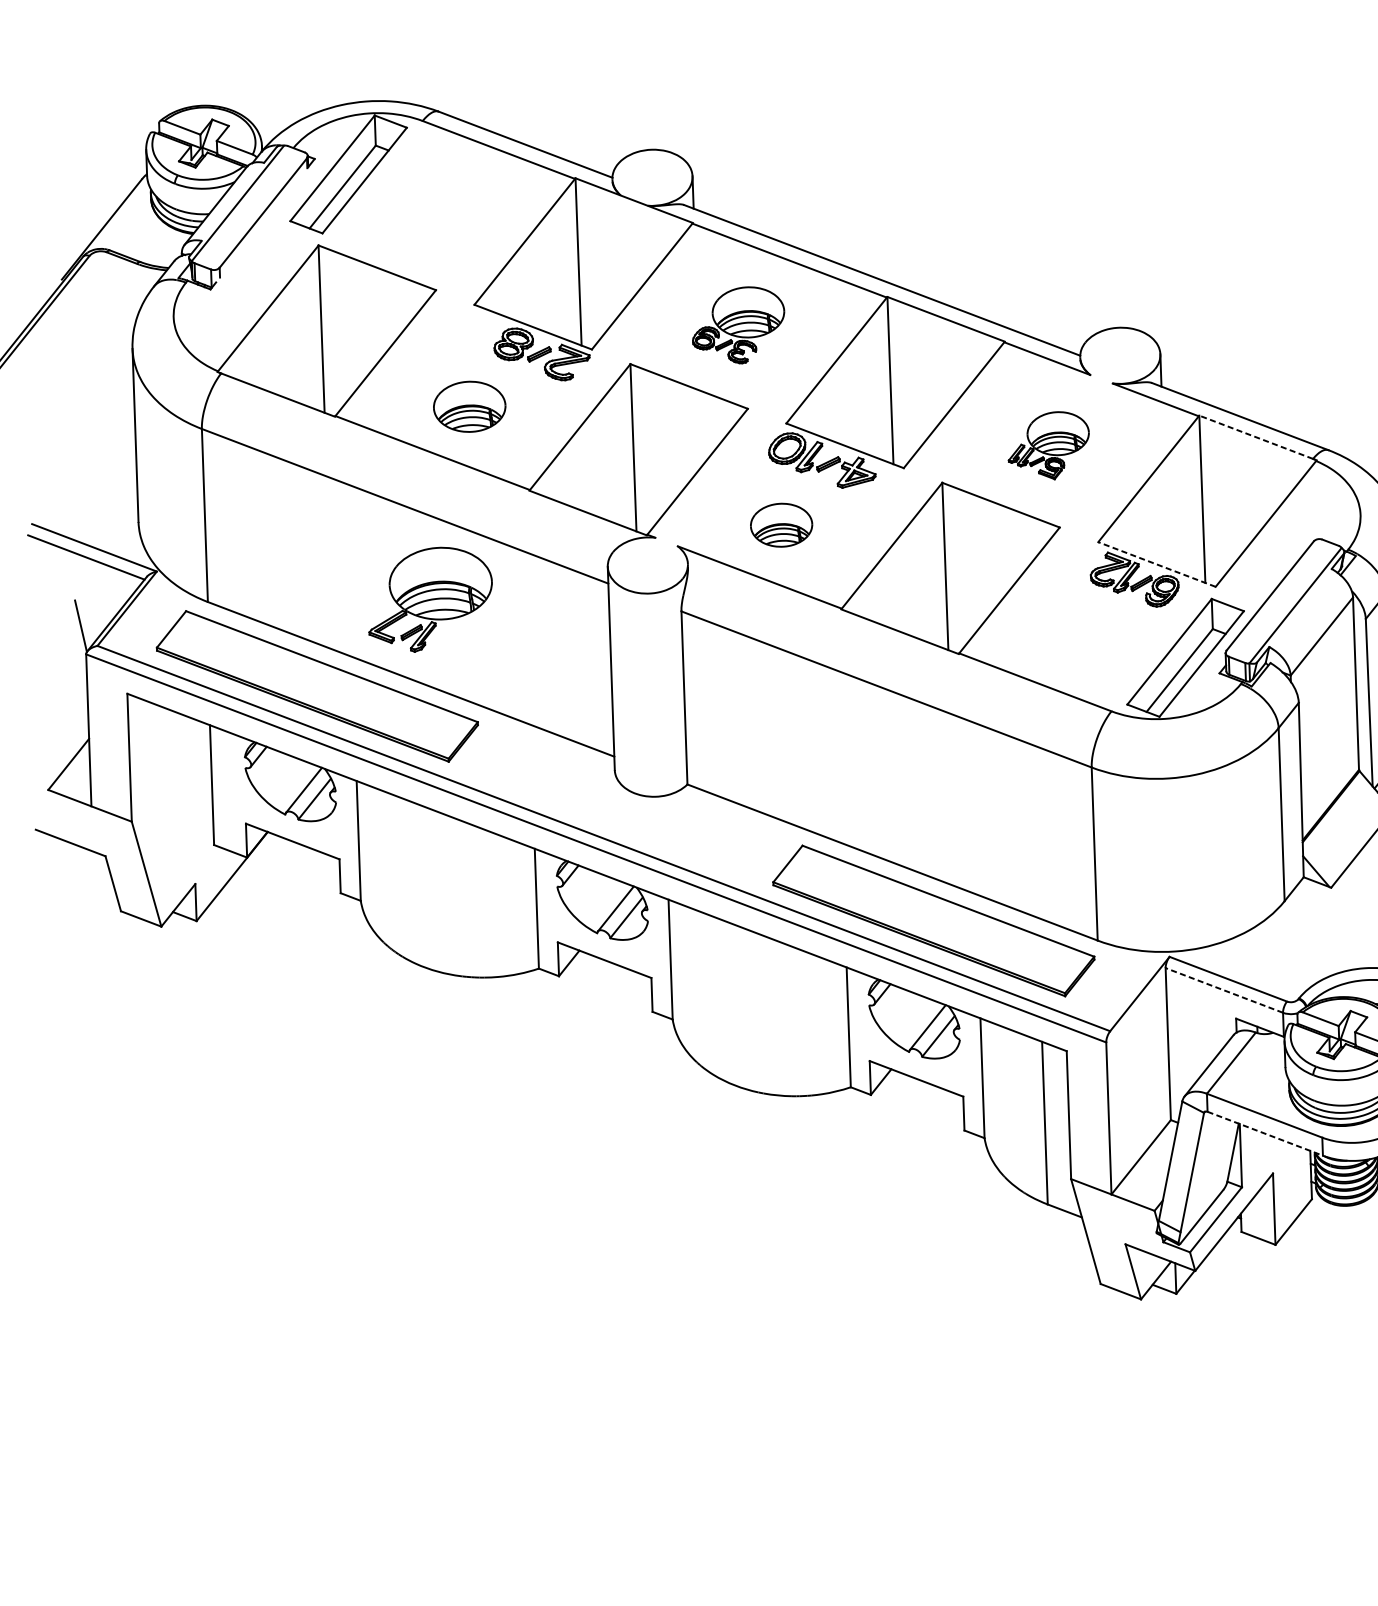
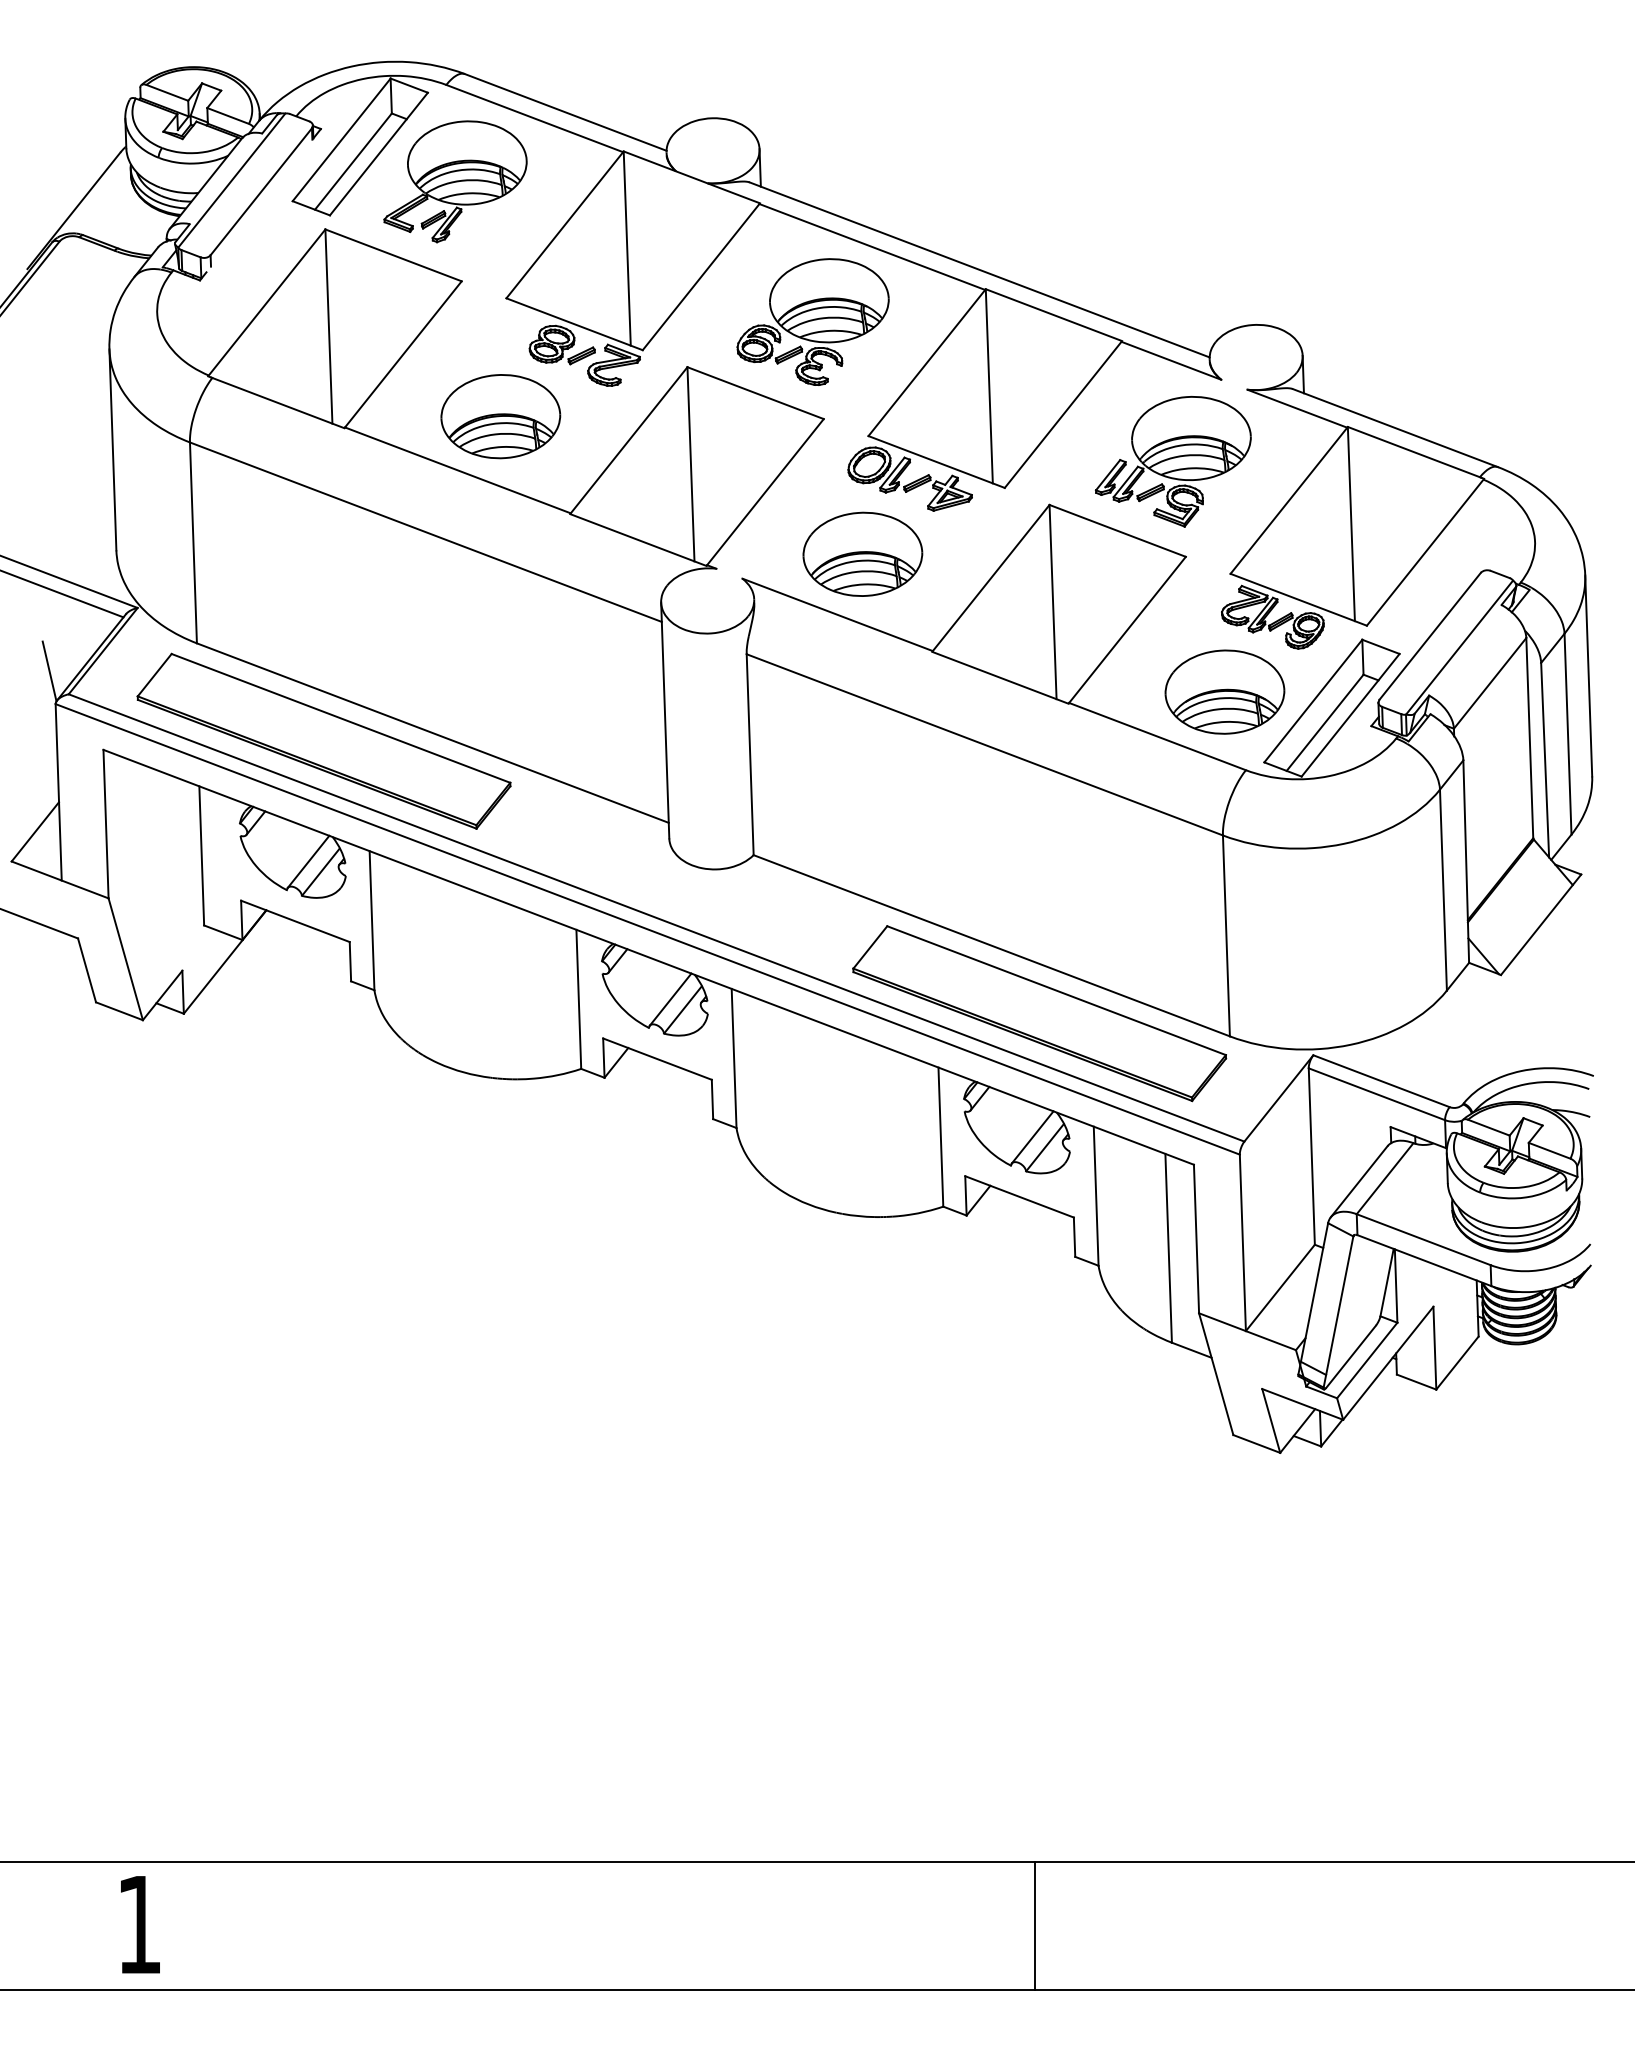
part: (738, 324) -> (812, 321), size x1.43
part: (469, 406) -> (500, 416), size x1.43
line: (1255, 437) -> (1413, 452), dashed -> solid
part: (1048, 445) -> (1172, 461), size x1.67
part: (781, 524) -> (862, 553), size x1.67
line: (1156, 564) -> (1298, 599), dashed -> solid
part: (430, 599) -> (455, 181), moved
part: (1093, 643) -> (1224, 691), added
line: (1223, 990) -> (1376, 1094), dashed -> solid
line: (1265, 1133) -> (1424, 1260), dashed -> solid

